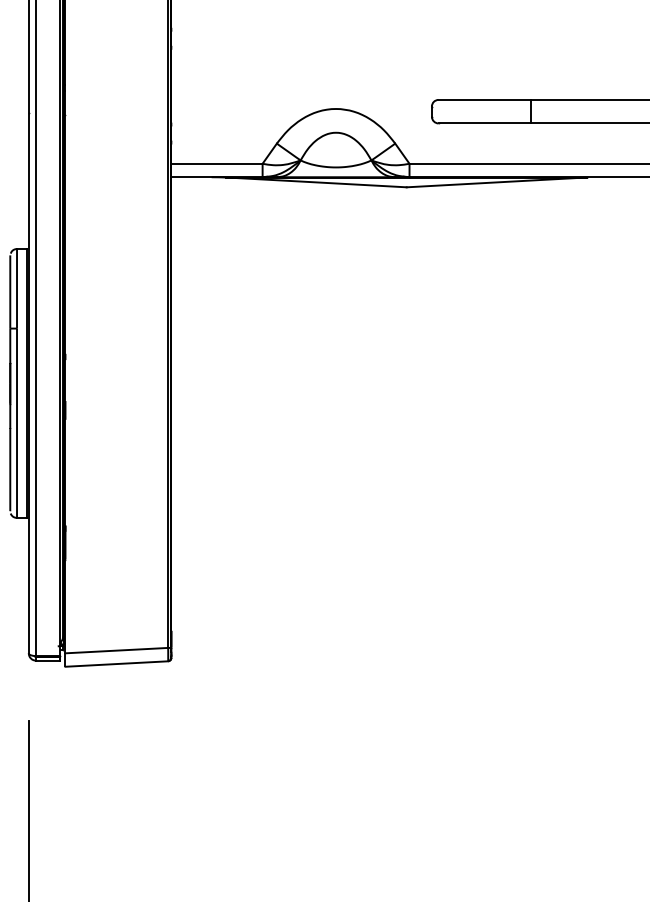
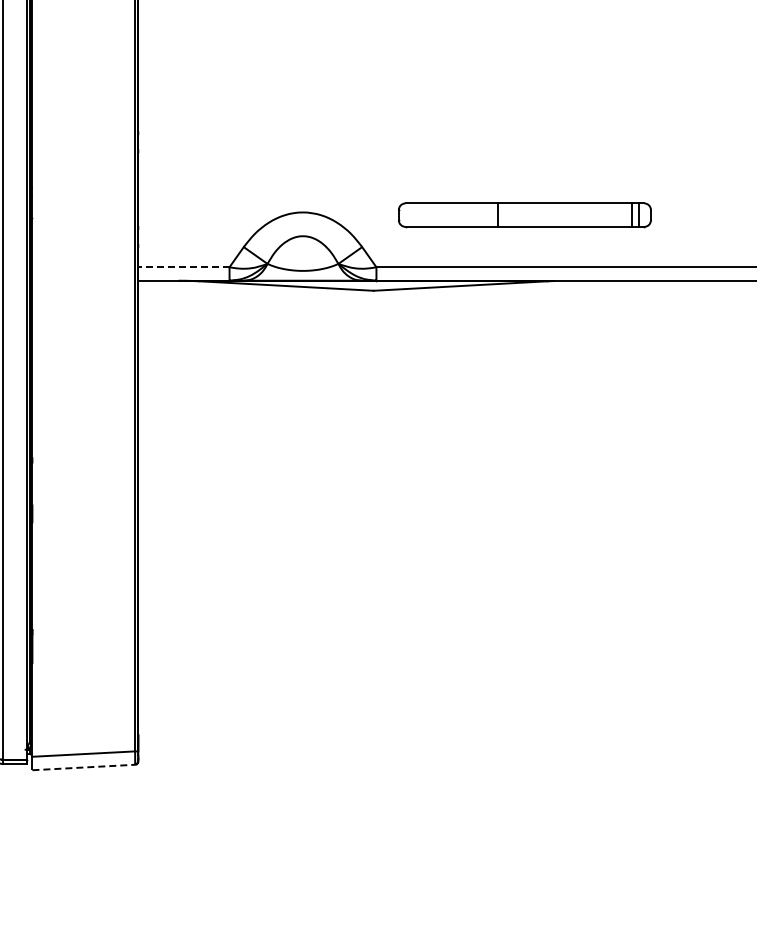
line: (216, 164) -> (183, 267), solid -> dashed
line: (117, 664) -> (84, 767), solid -> dashed

